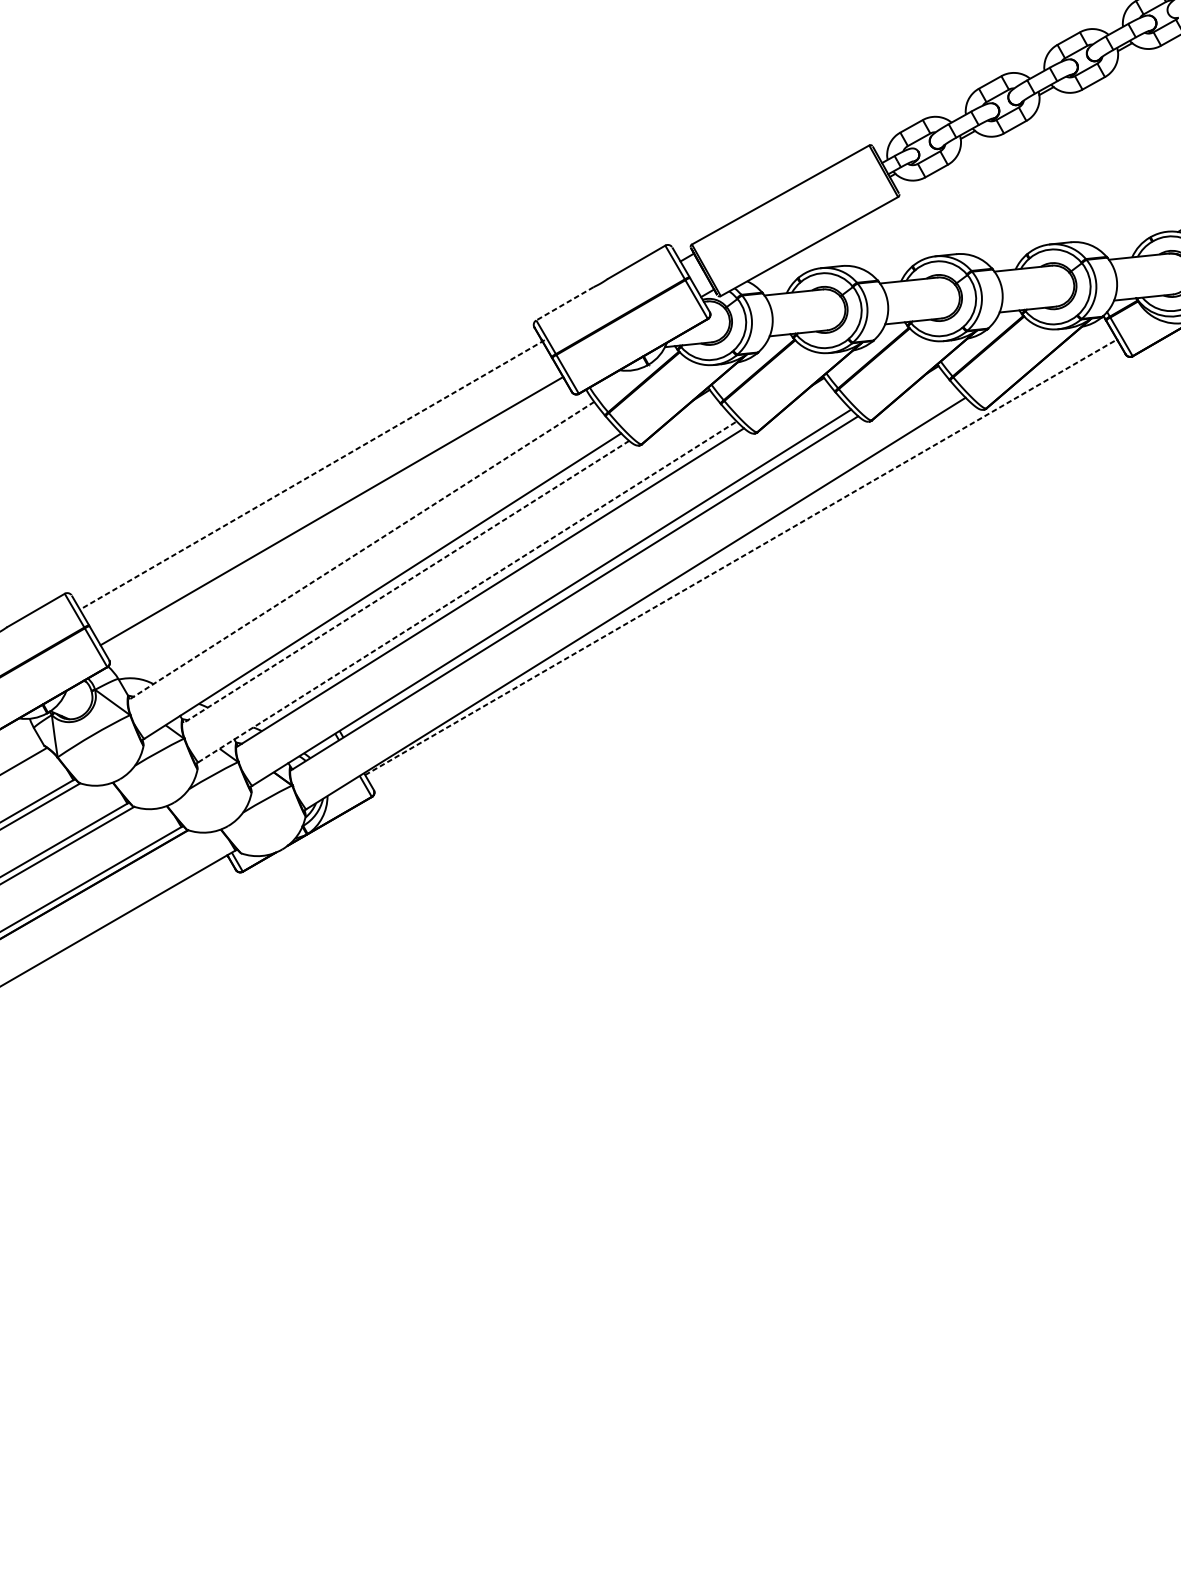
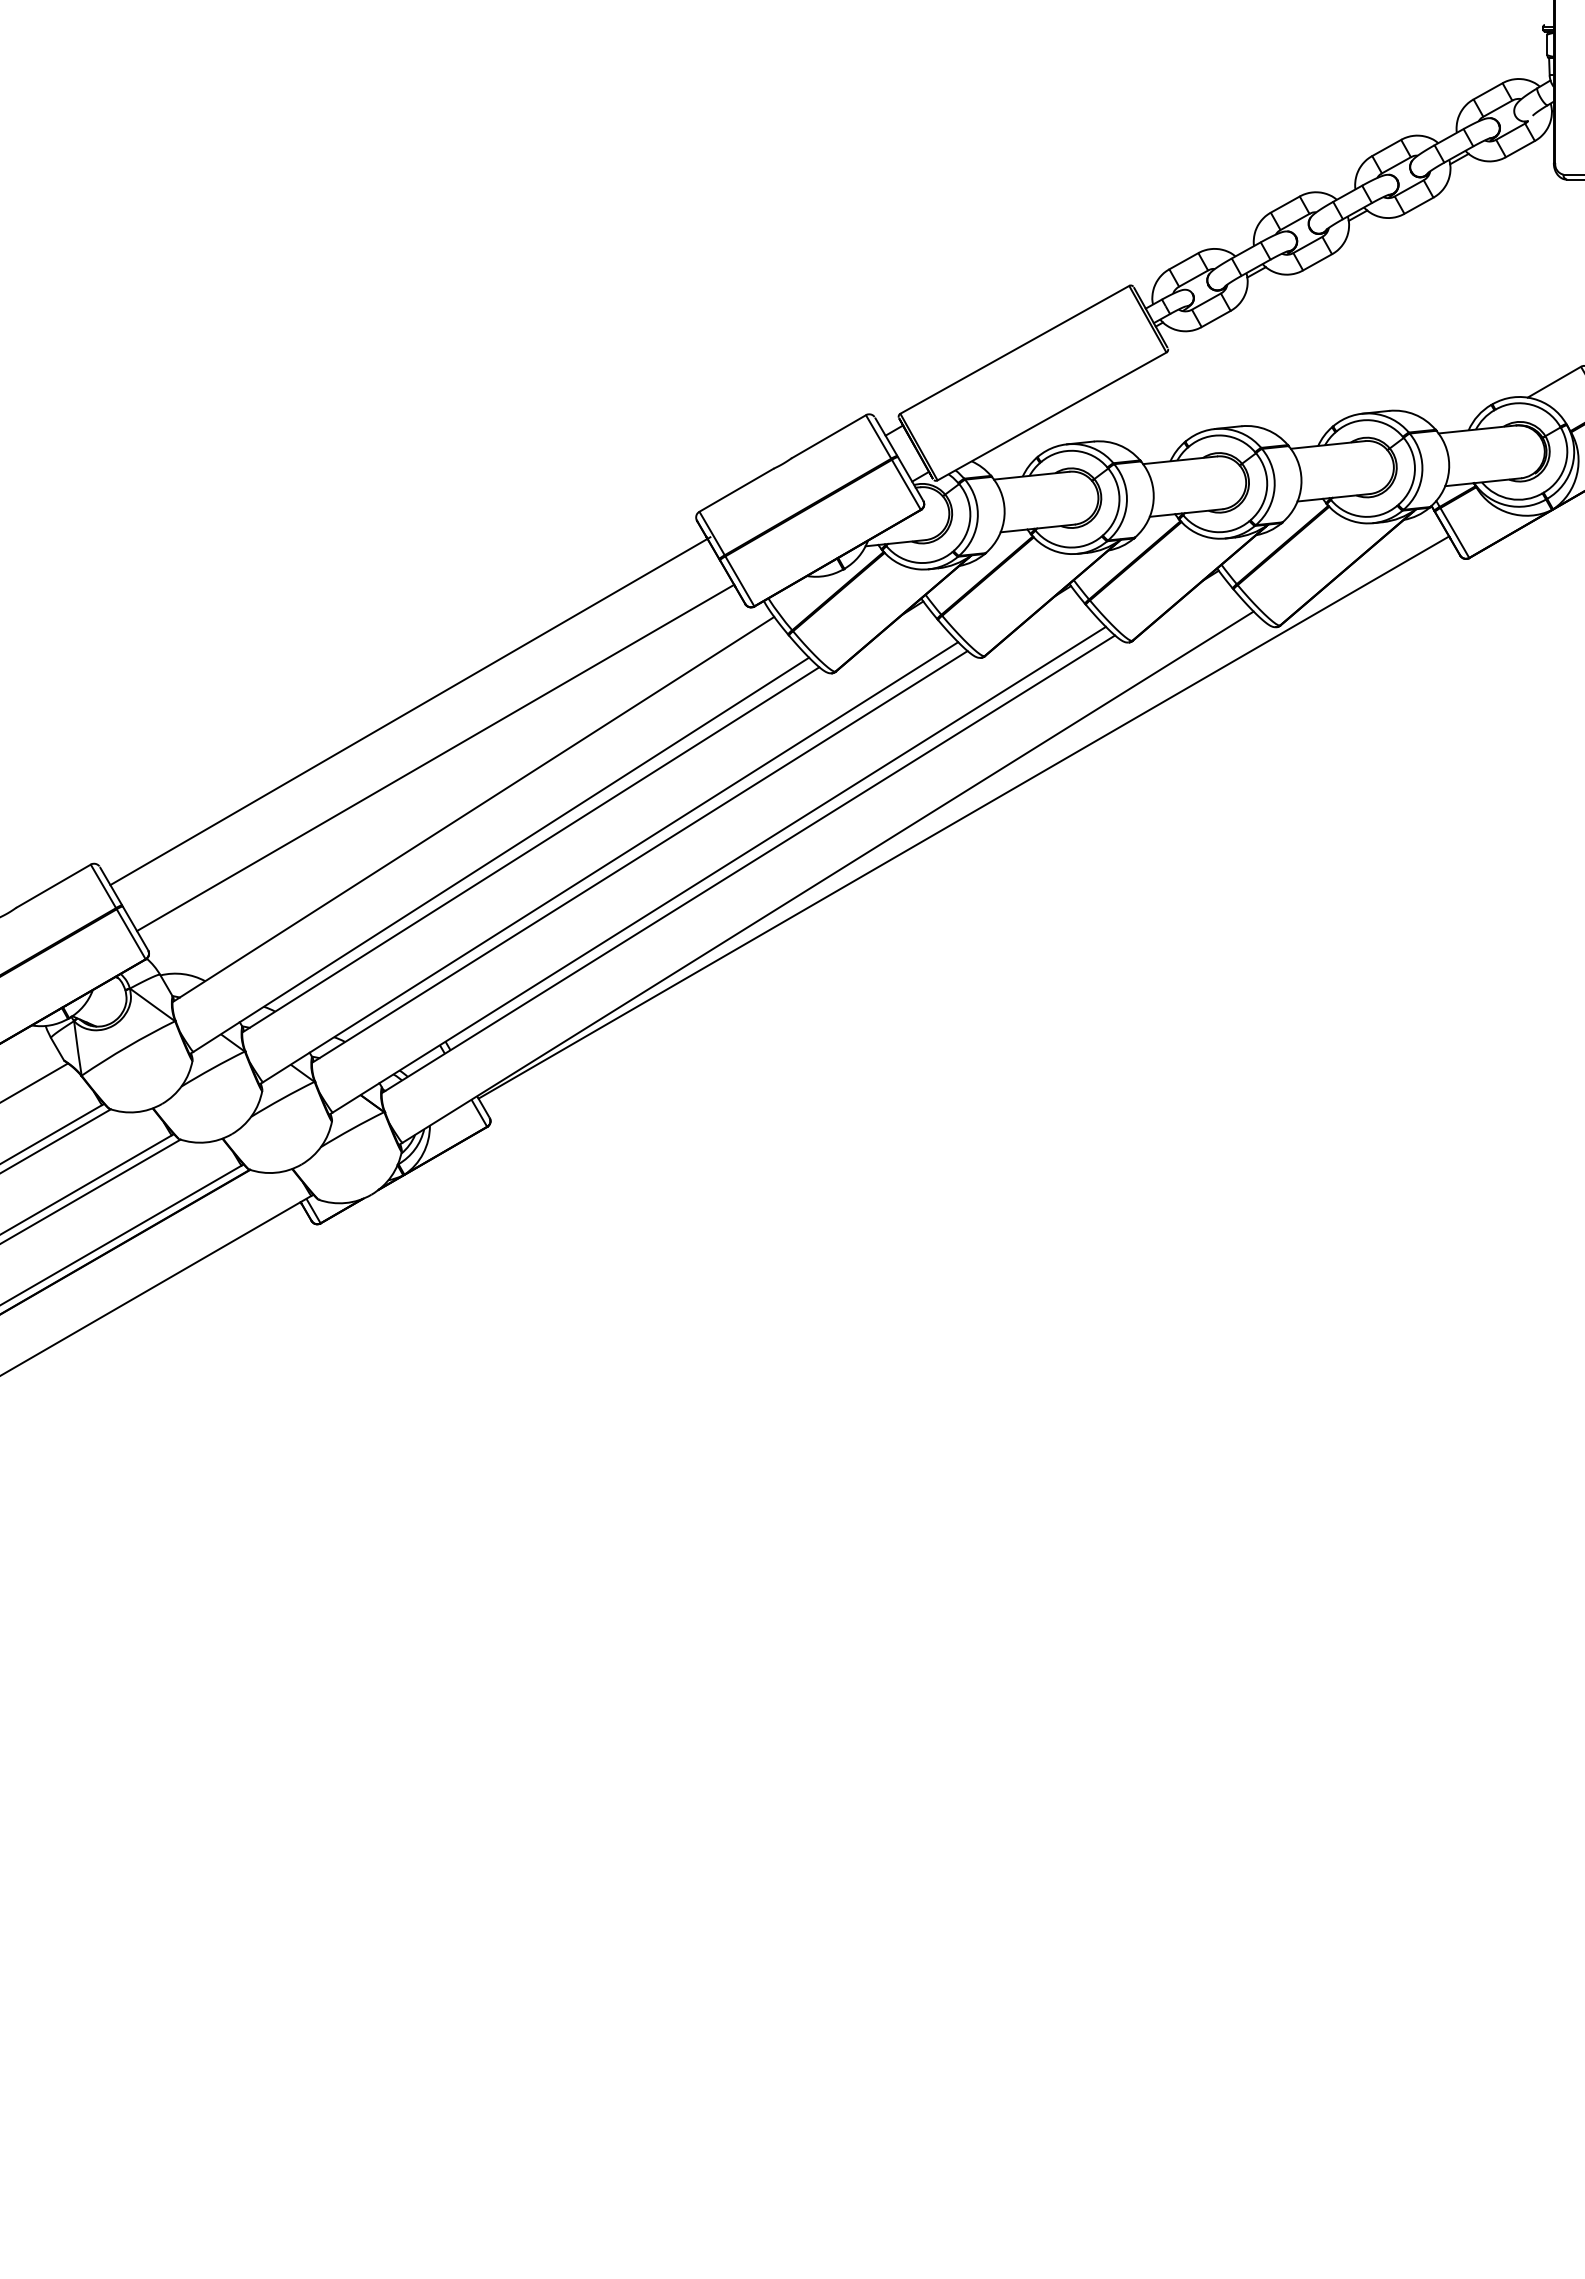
line: (565, 303) -> (736, 490), dashed -> solid
line: (312, 475) -> (410, 711), dashed -> solid
line: (360, 551) -> (472, 809), dashed -> solid
line: (740, 557) -> (963, 817), dashed -> solid
line: (405, 582) -> (530, 849), dashed -> solid
line: (468, 591) -> (611, 861), dashed -> solid

